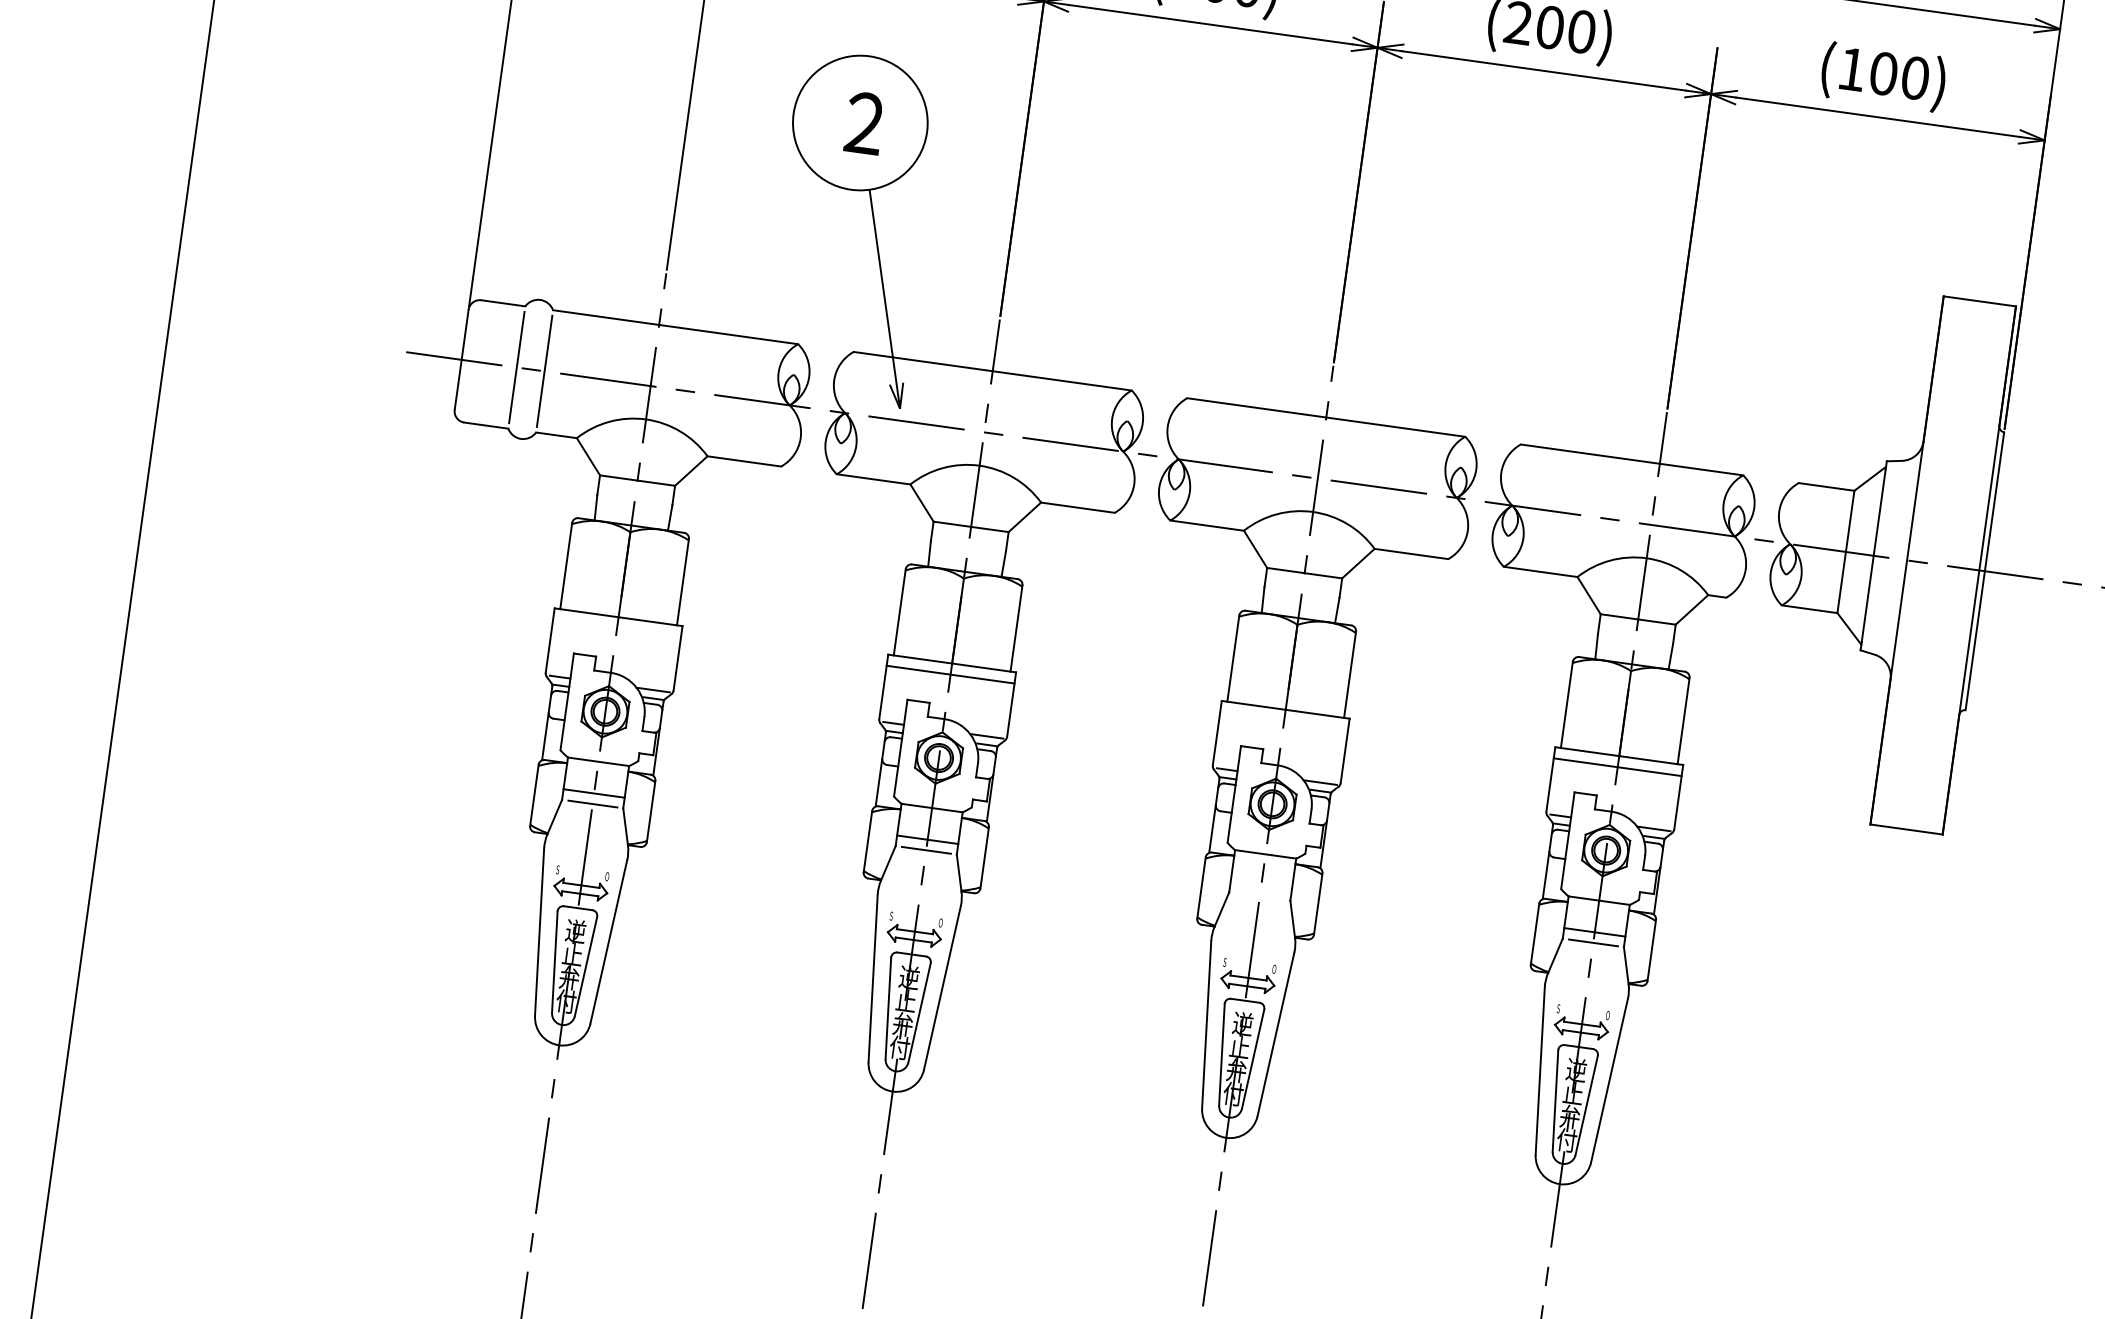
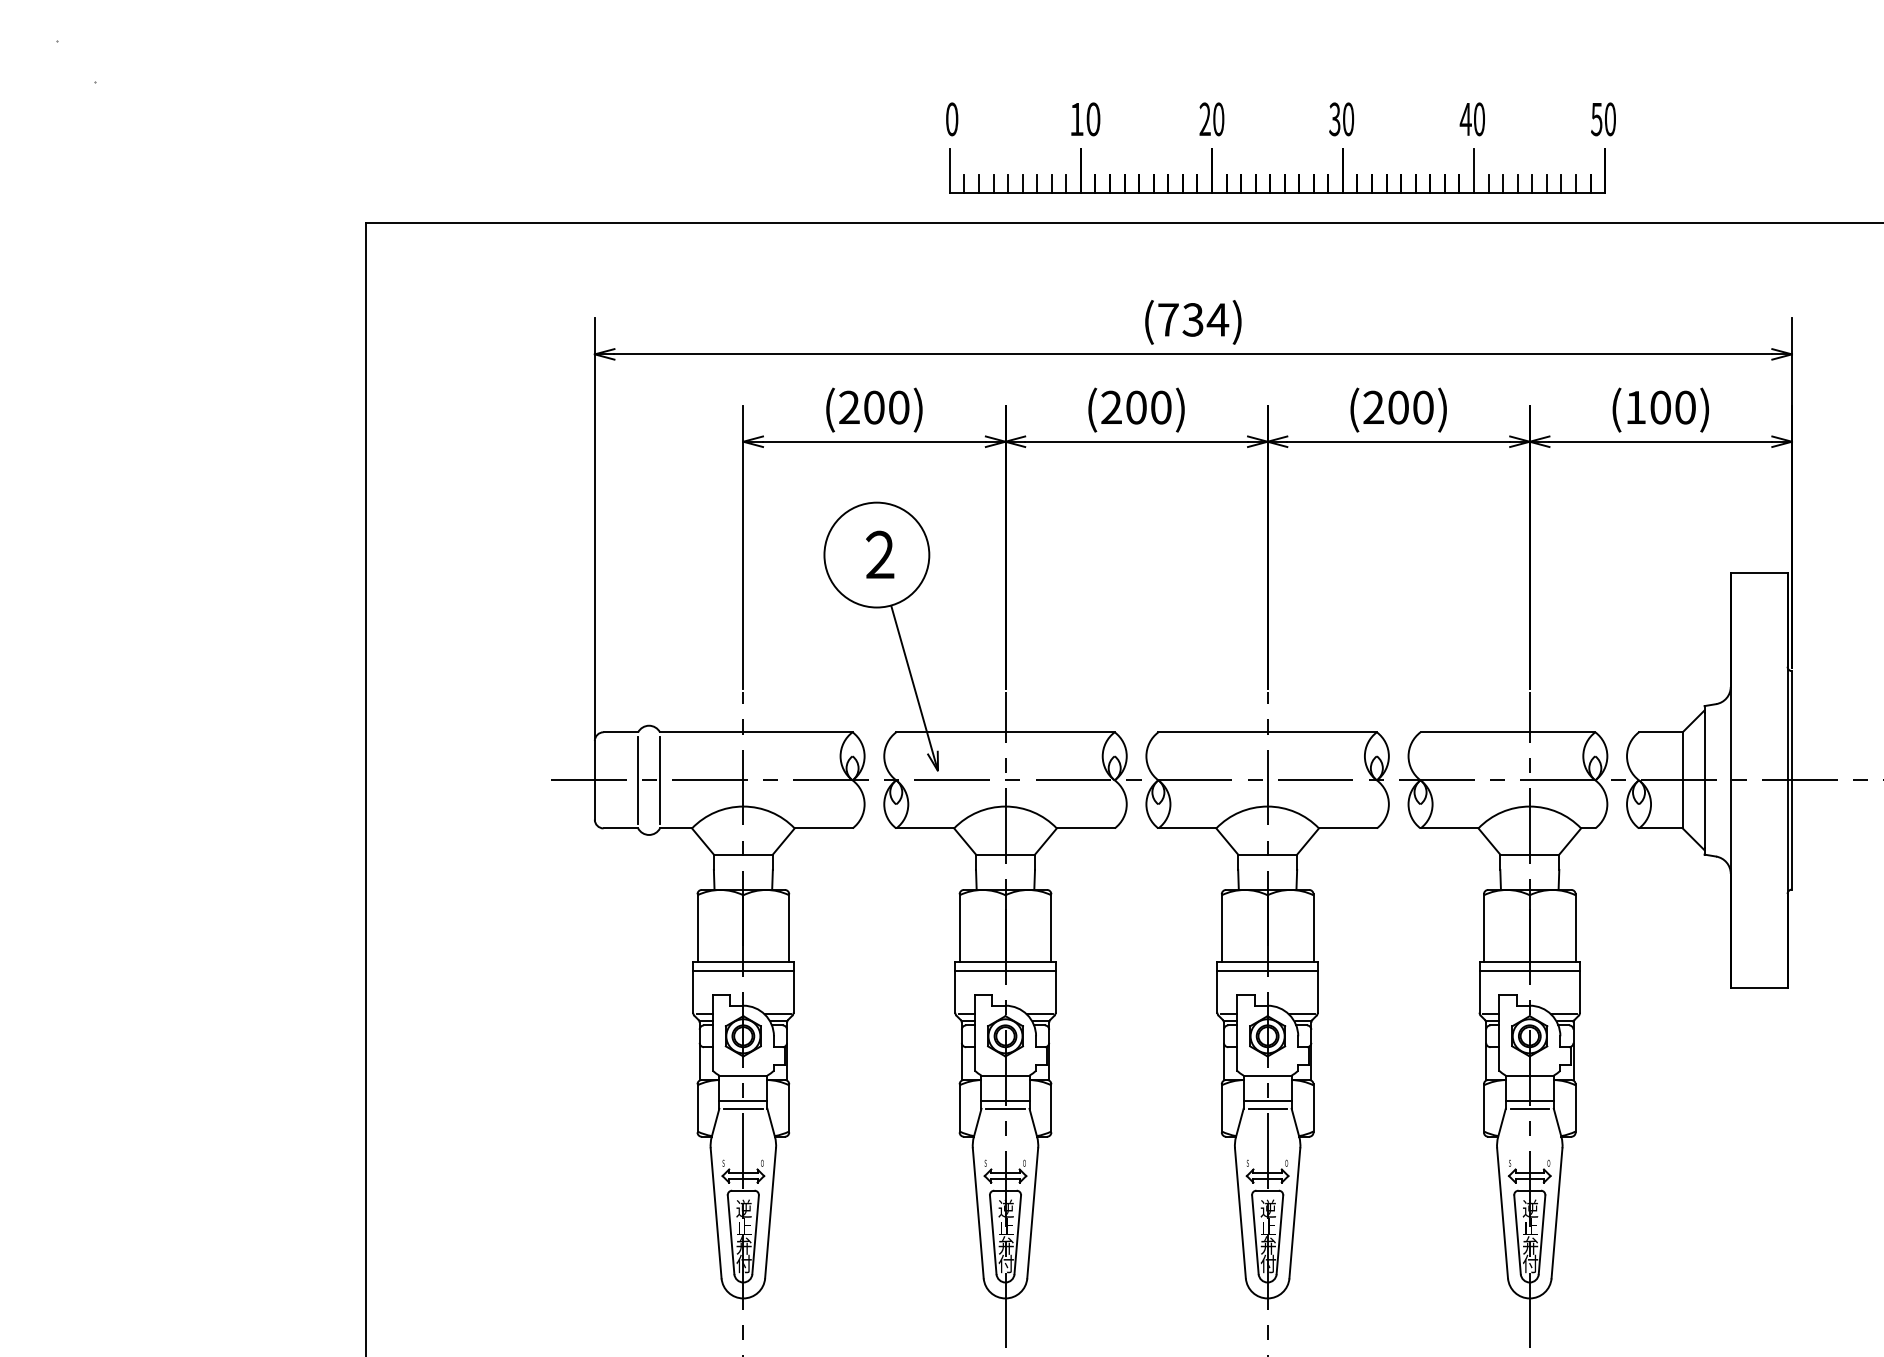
line: (617, 628) -> (743, 970), added
line: (1284, 720) -> (1267, 970), added
line: (1261, 885) -> (1267, 1100), added
line: (1259, 896) -> (1267, 1108), added

